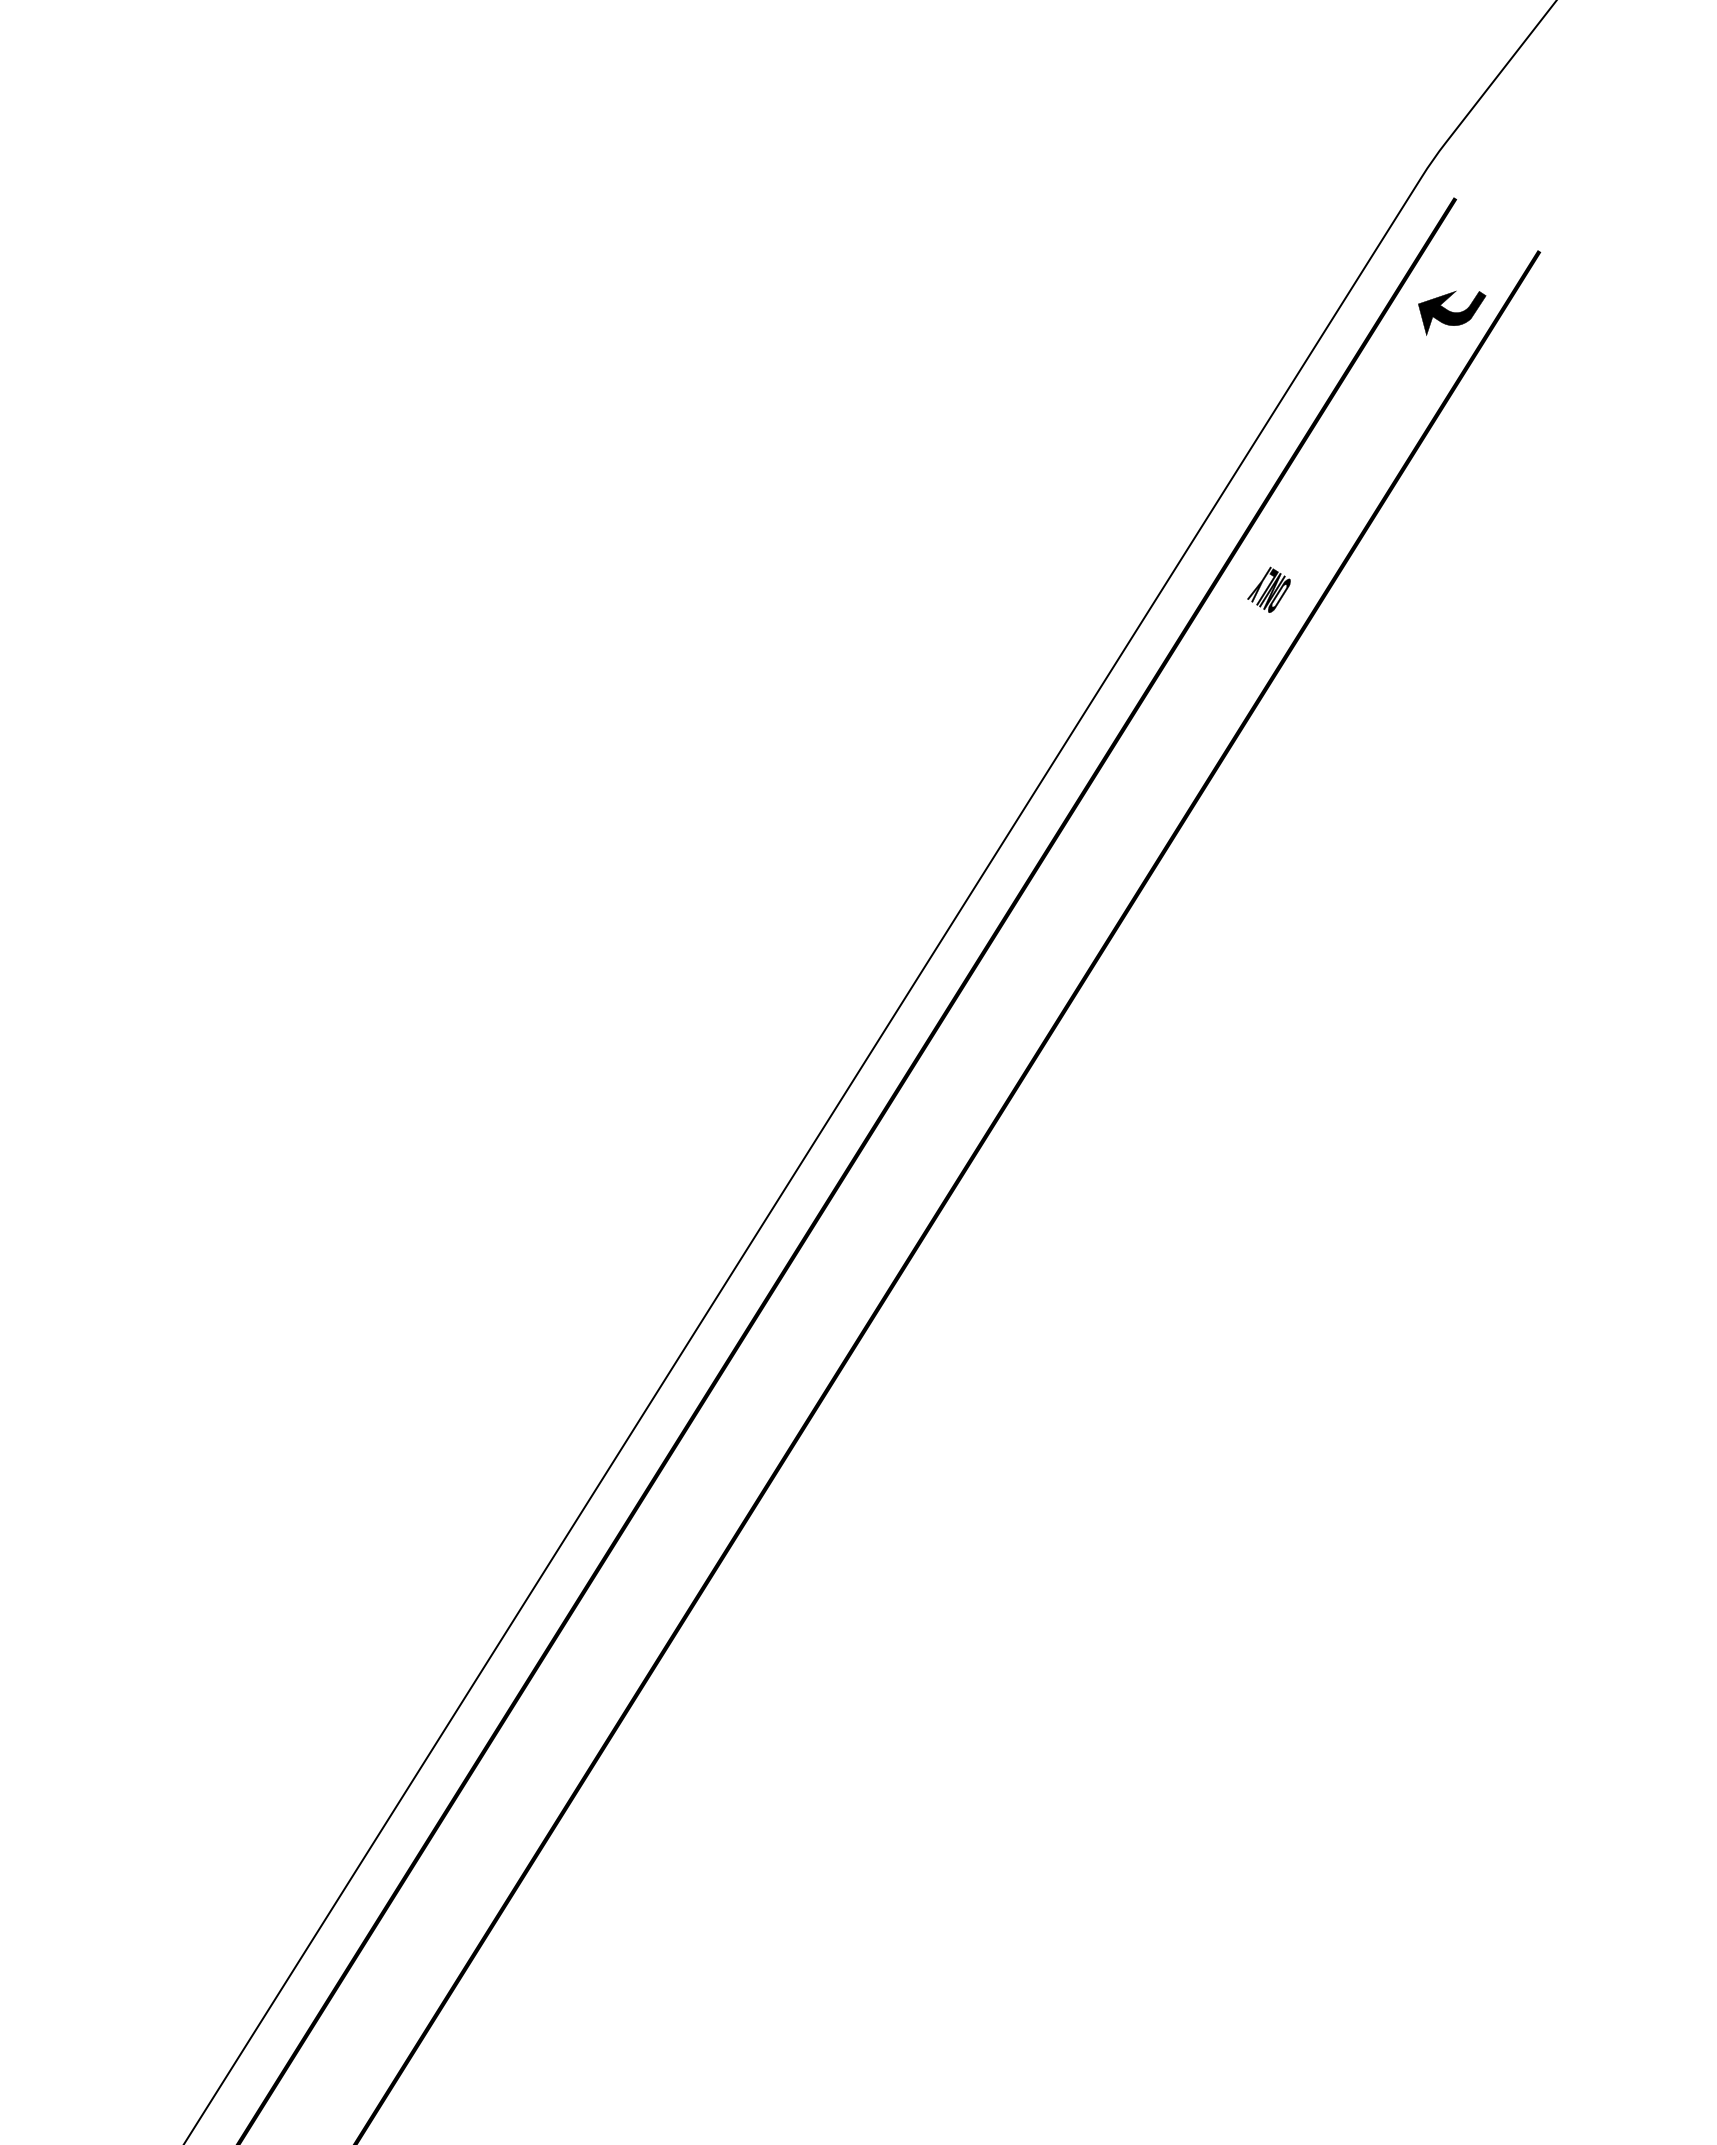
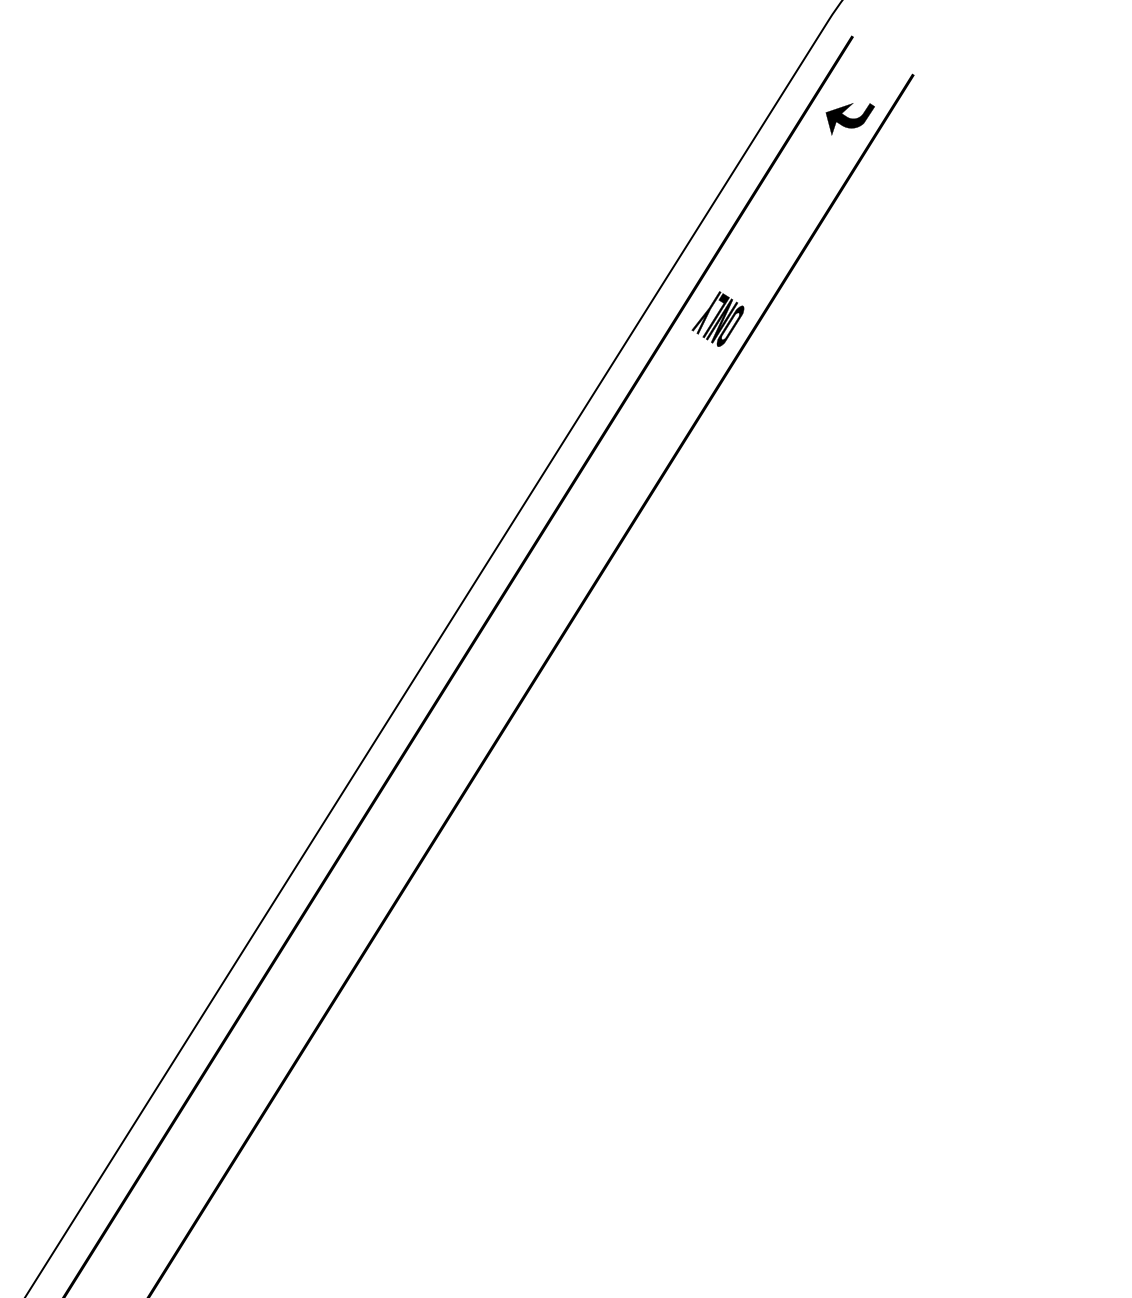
part: (1268, 589) -> (717, 318), size x1.67

